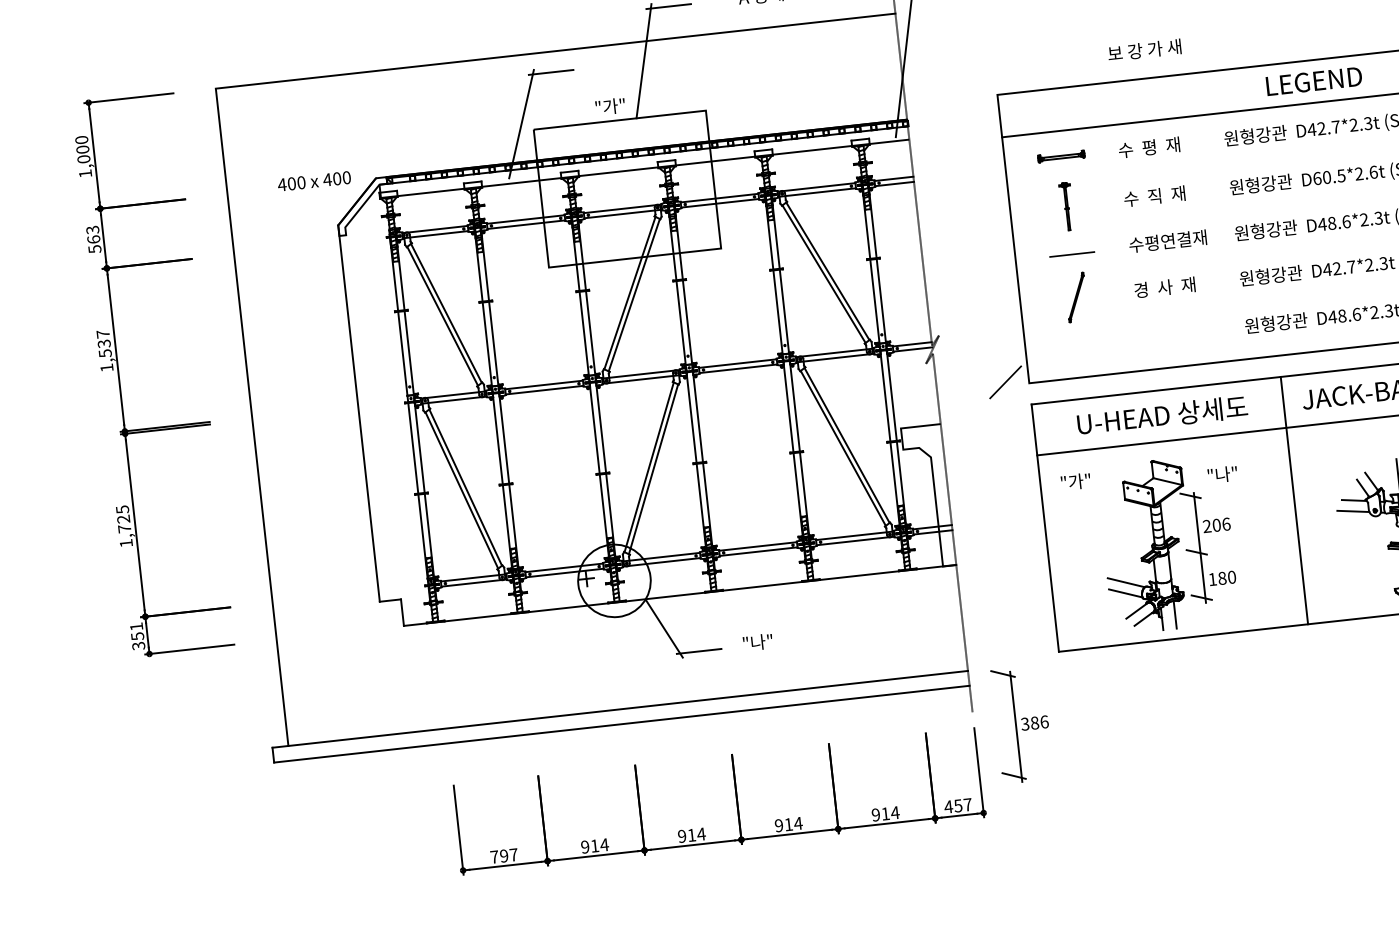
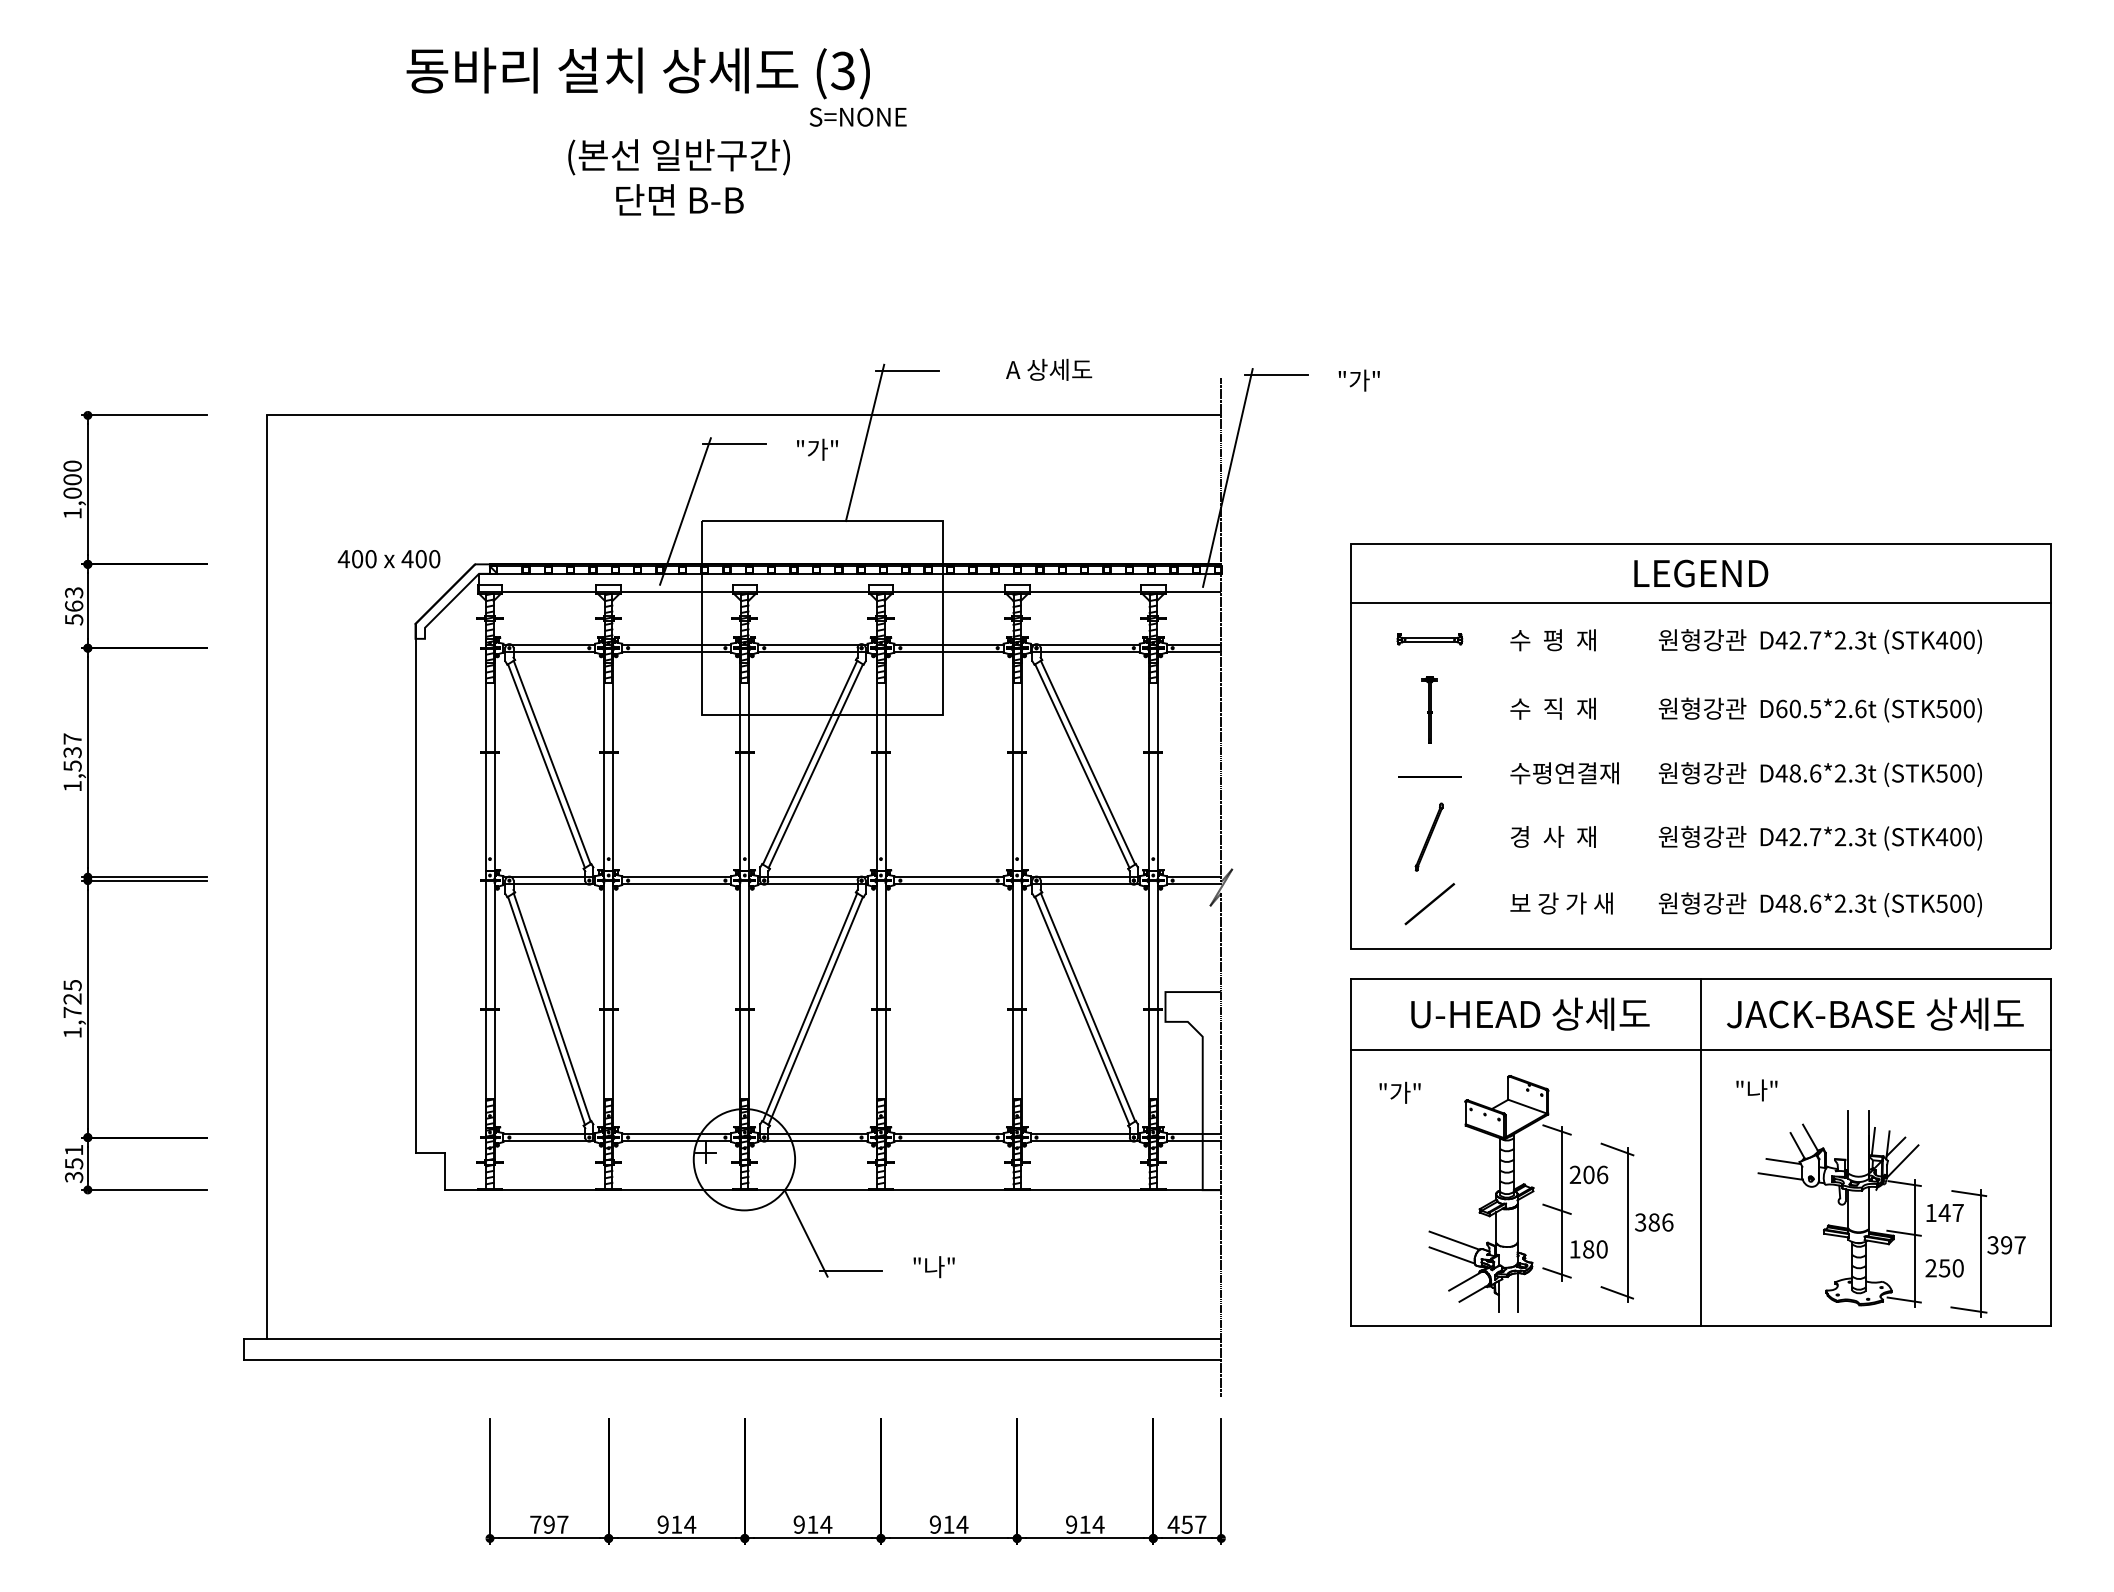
text: (1144, 50) -> (1561, 903), moved
text: (1314, 81) -> (1701, 573), moved
text: (610, 106) -> (817, 449), moved
line: (1005, 382) -> (1429, 904), moved
text: (1222, 474) -> (1756, 1090), moved
part: (1022, 724) -> (1636, 1222), moved

